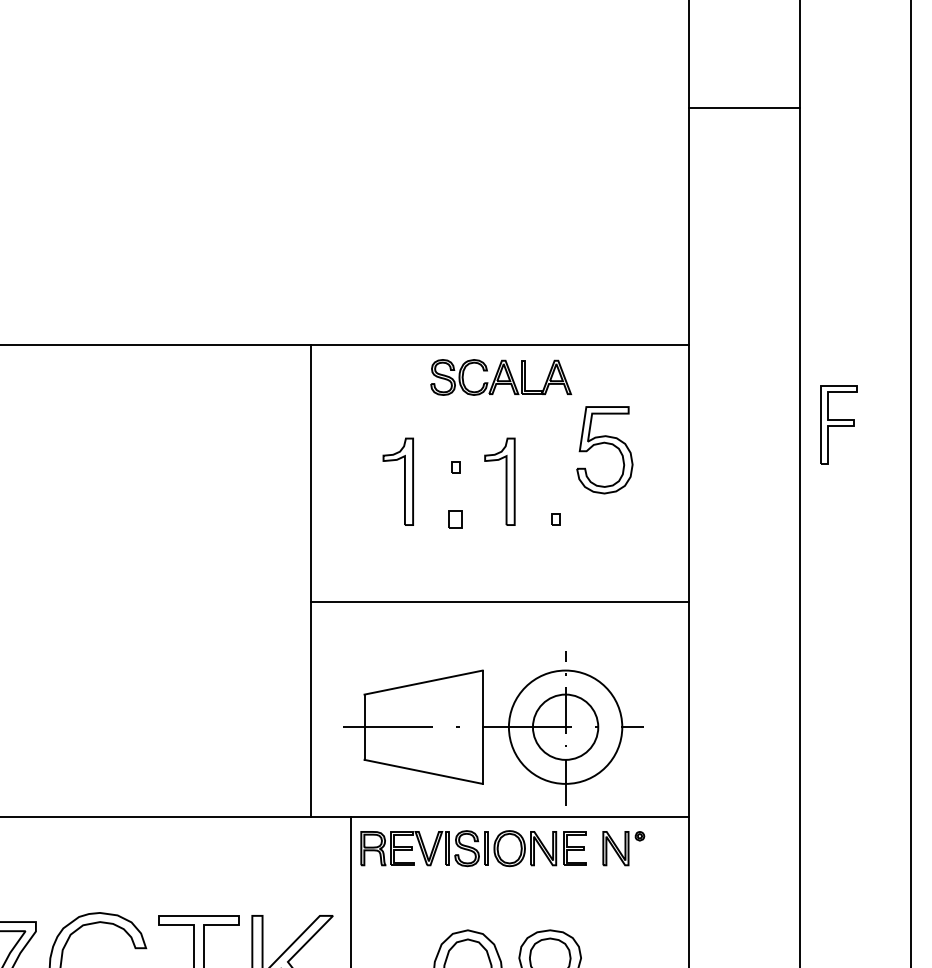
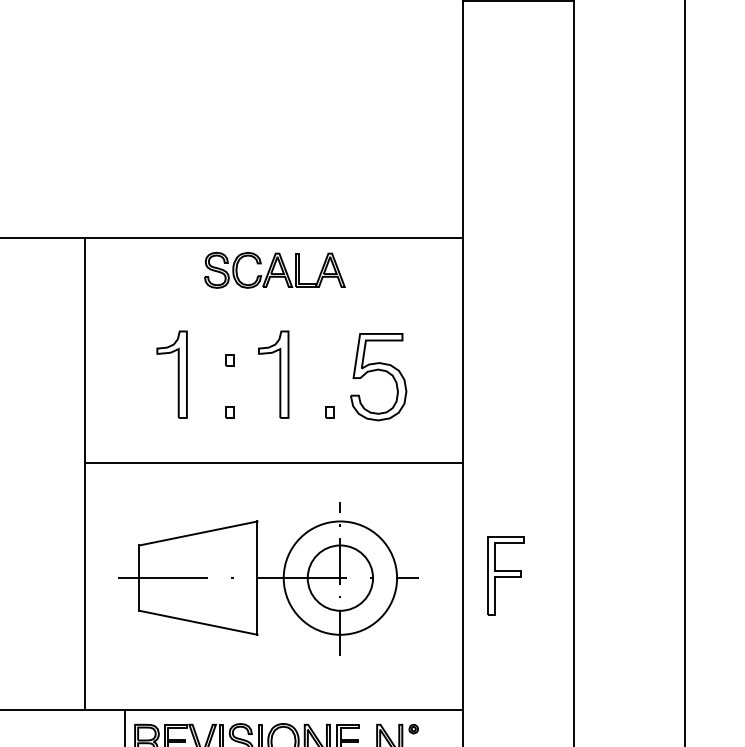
part: (838, 424) -> (505, 575), moved
part: (601, 444) -> (375, 371), moved
part: (455, 519) -> (229, 412), size x0.62
line: (499, 602) -> (273, 463), moved
part: (493, 728) -> (268, 579), moved

